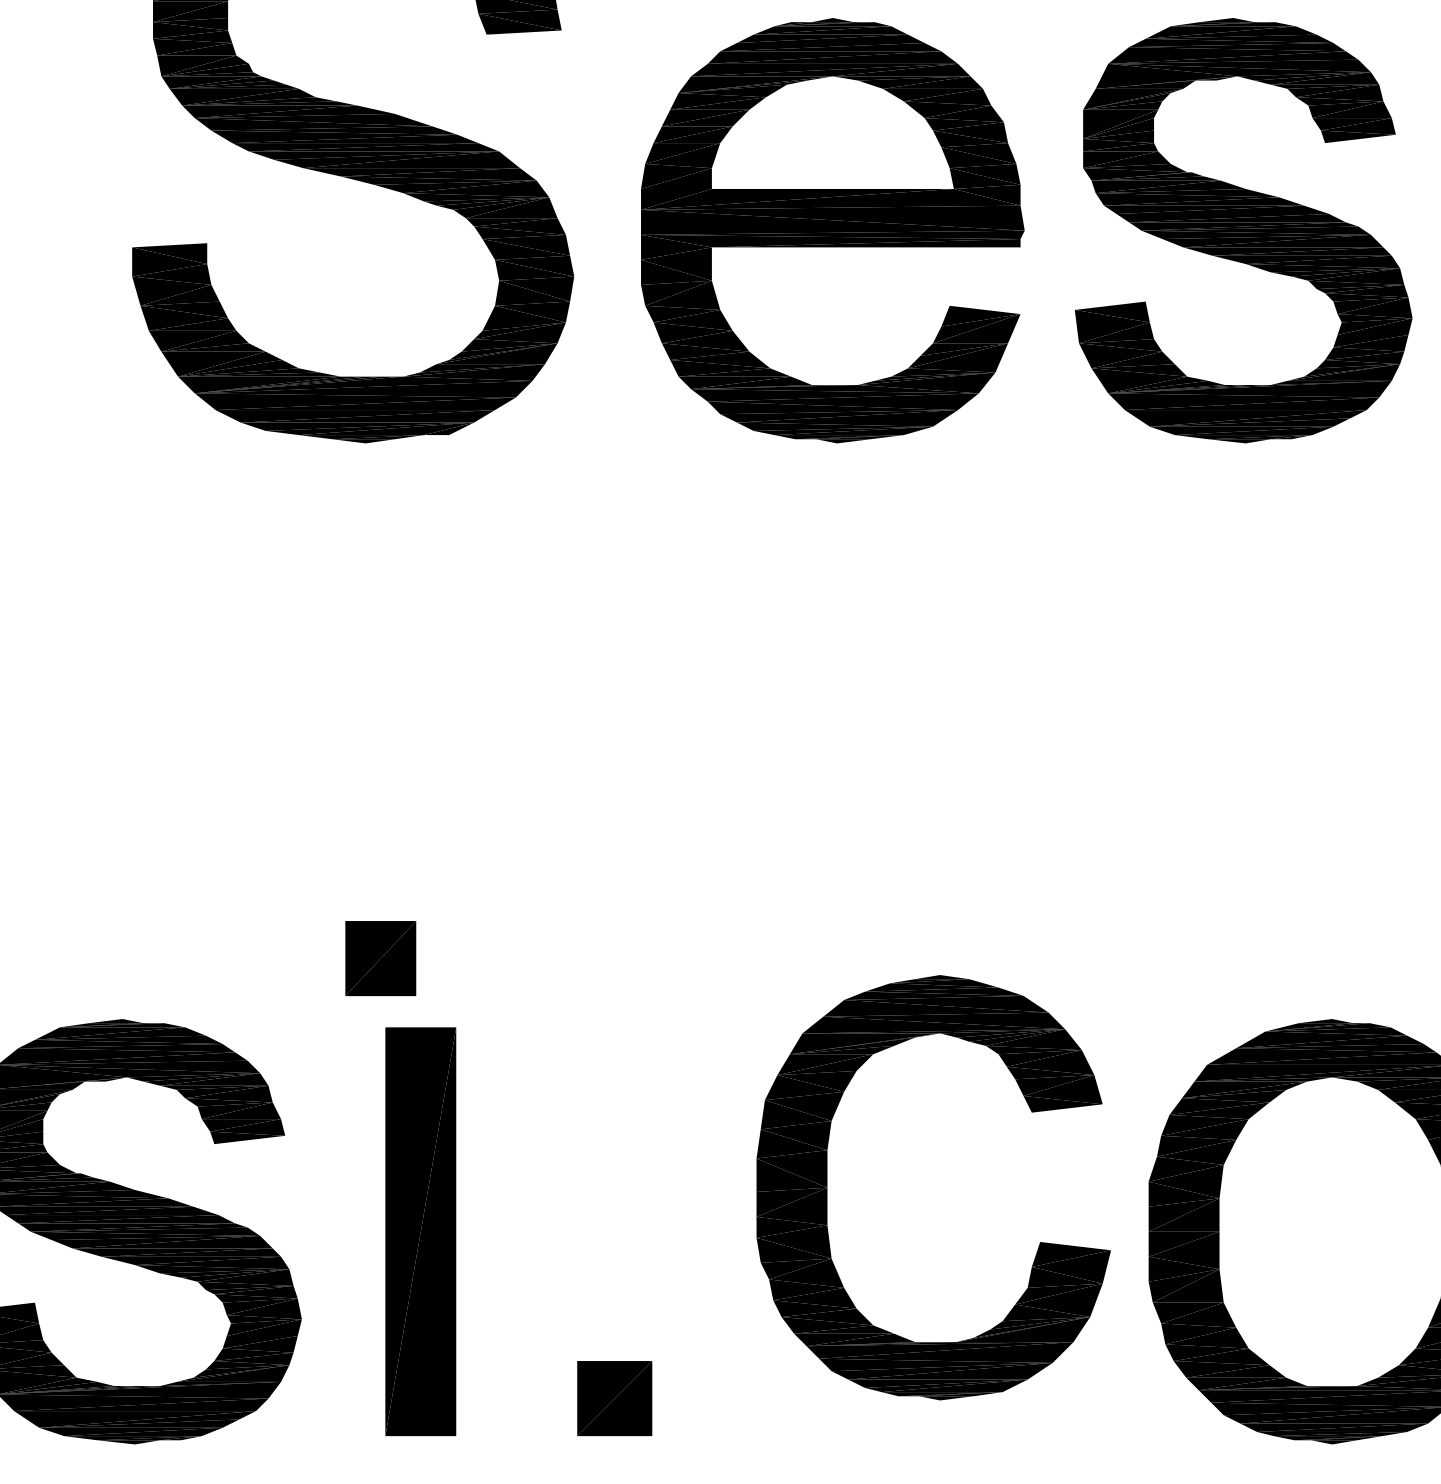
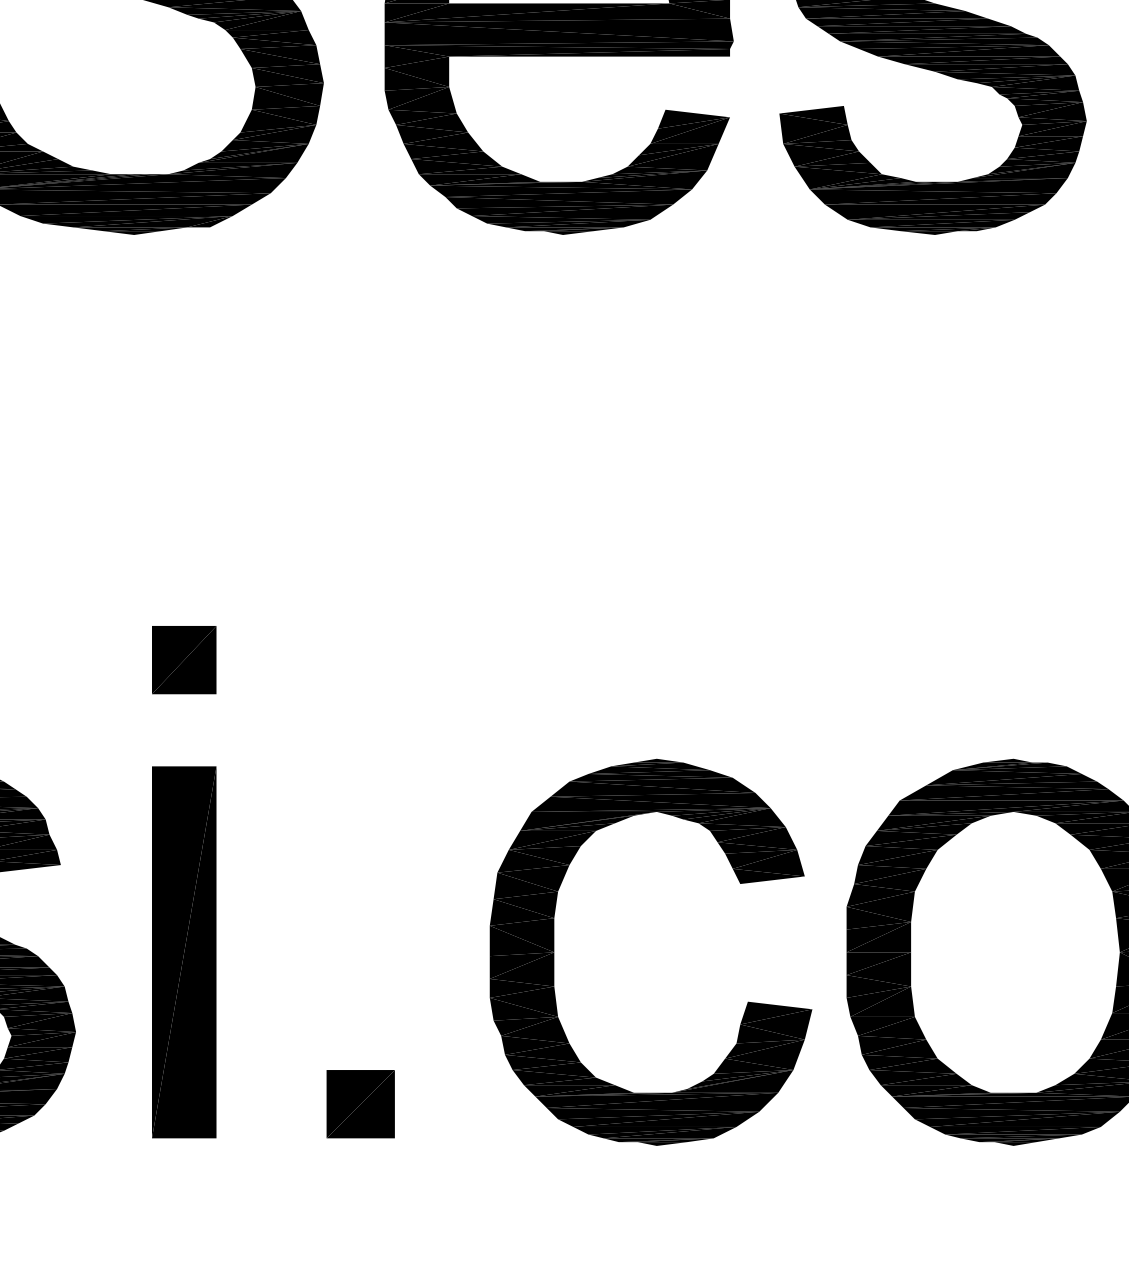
part: (380, 958) -> (183, 660), moved
part: (827, 1187) -> (554, 952), moved

